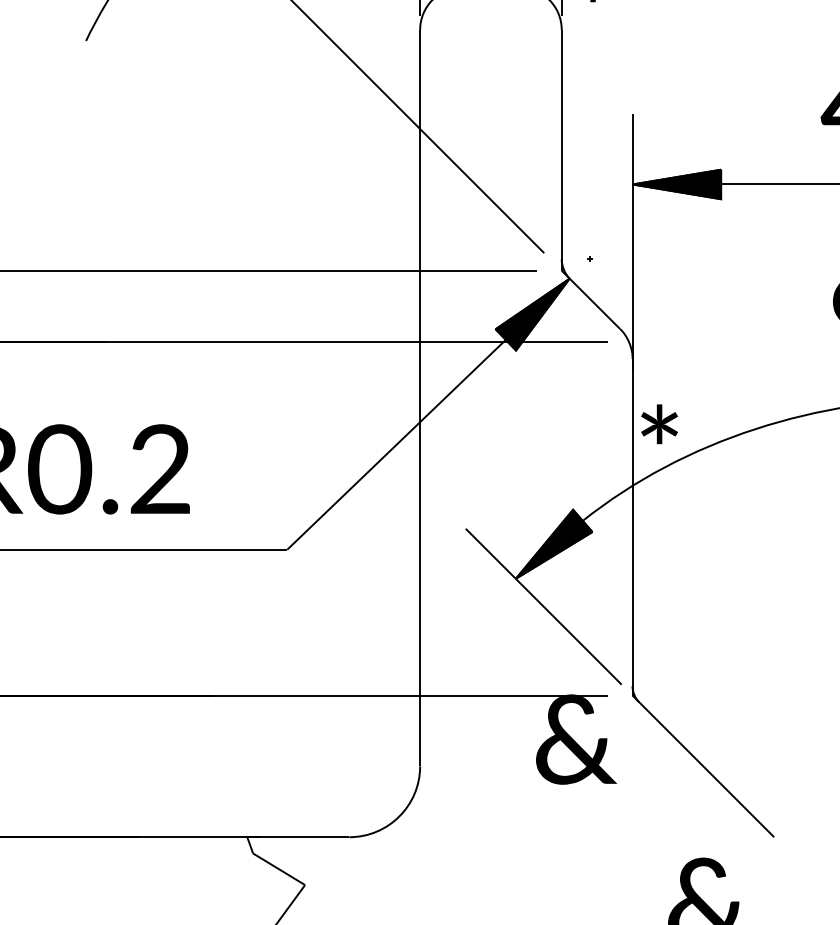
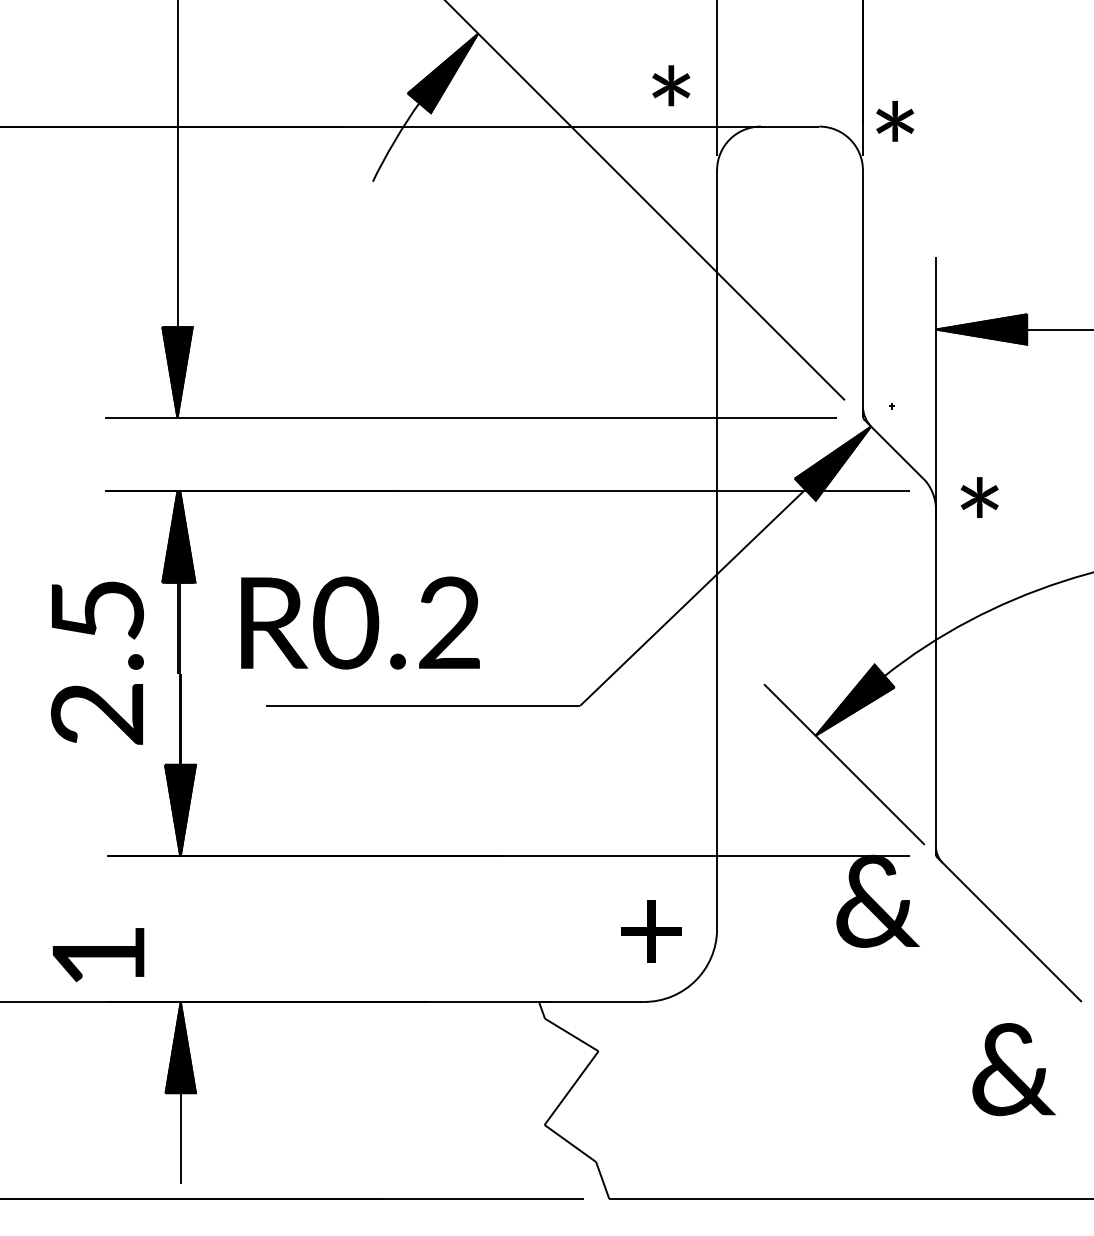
part: (659, 424) -> (979, 497), moved
part: (356, 768) -> (651, 931), added

